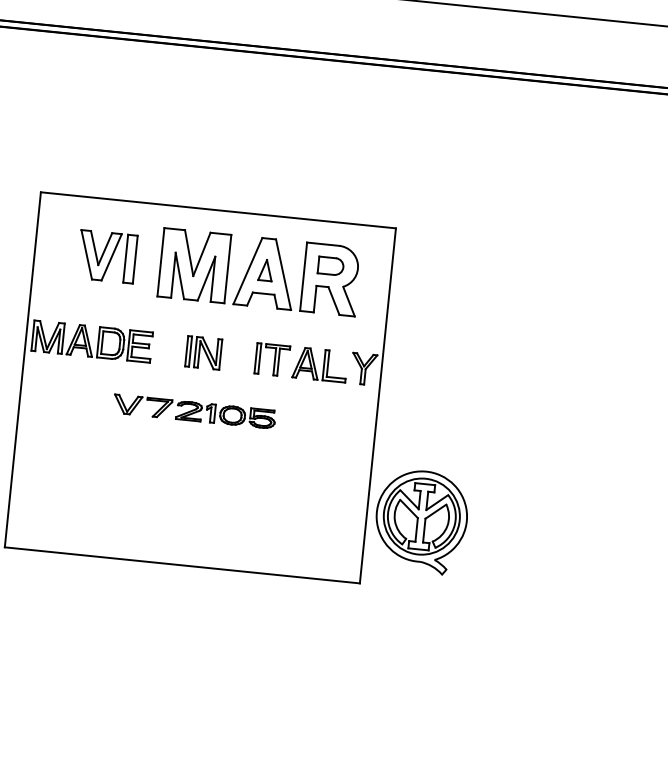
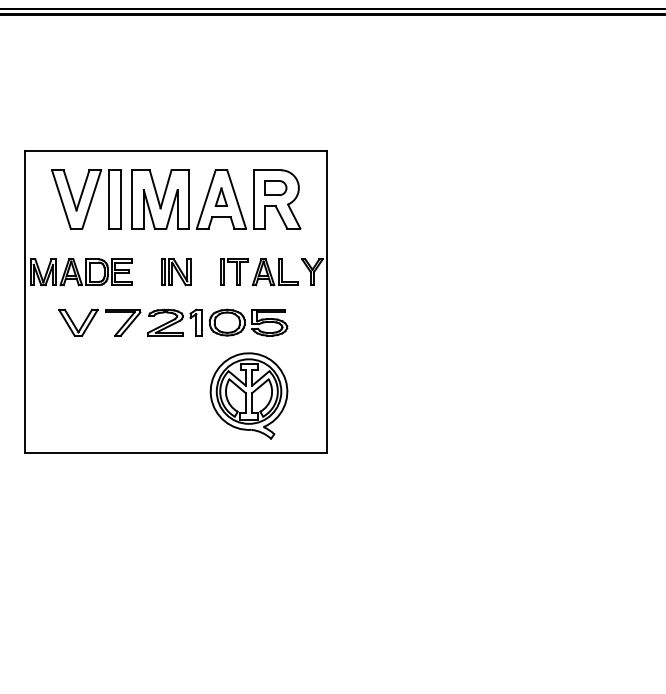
part: (107, 256) -> (86, 199), size x1.43
part: (194, 411) -> (173, 322), size x1.67
part: (420, 521) -> (248, 395), moved

